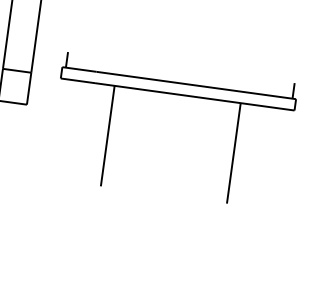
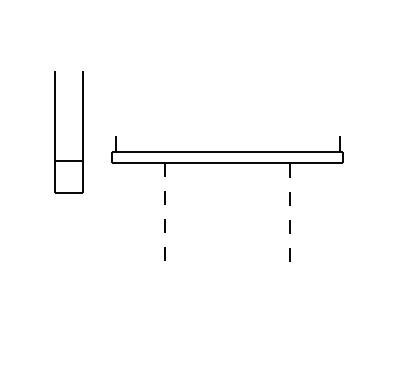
line: (107, 136) -> (165, 212), solid -> dashed
line: (234, 153) -> (290, 212), solid -> dashed

